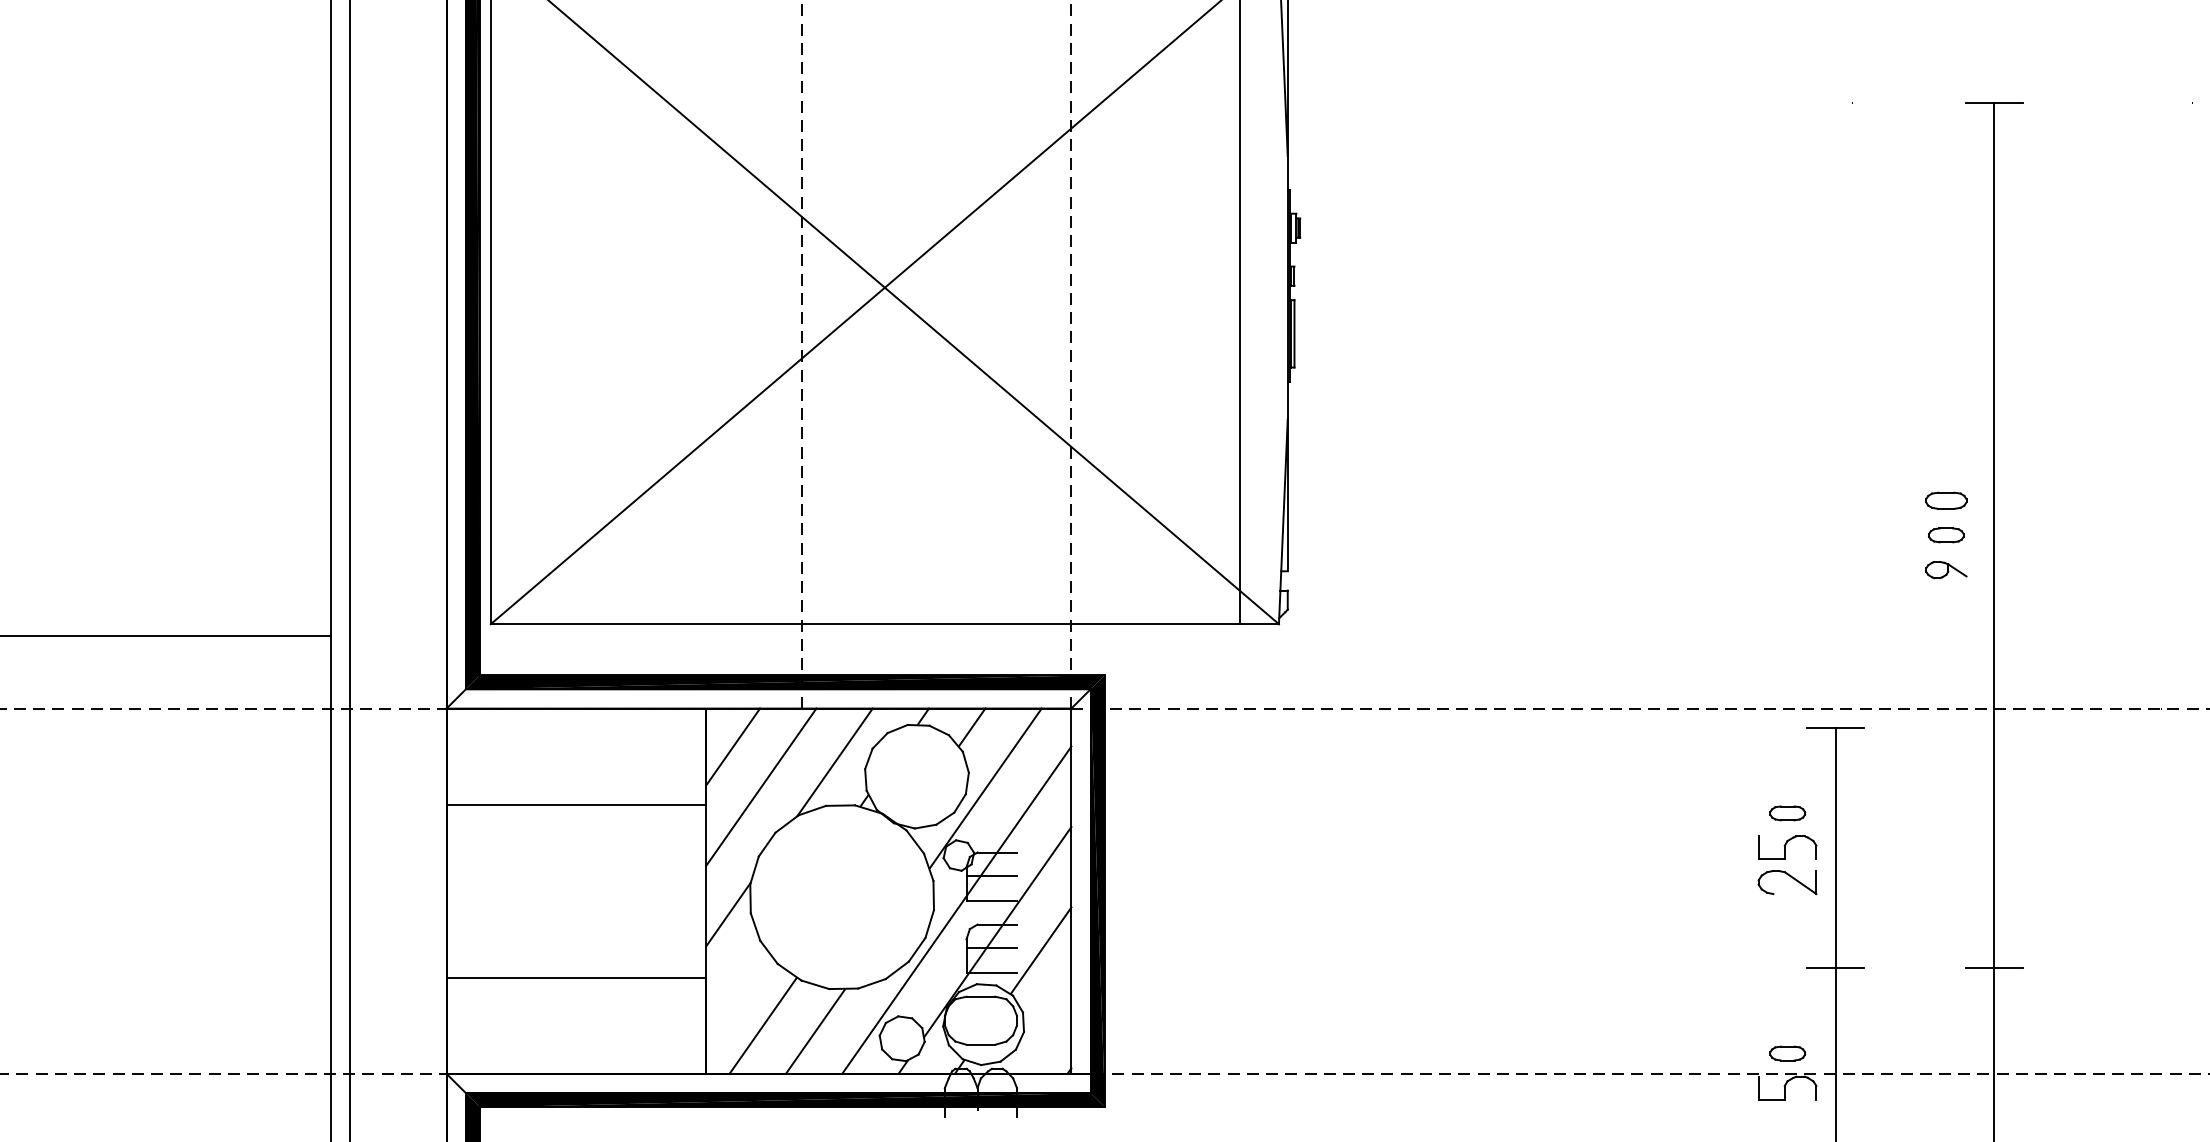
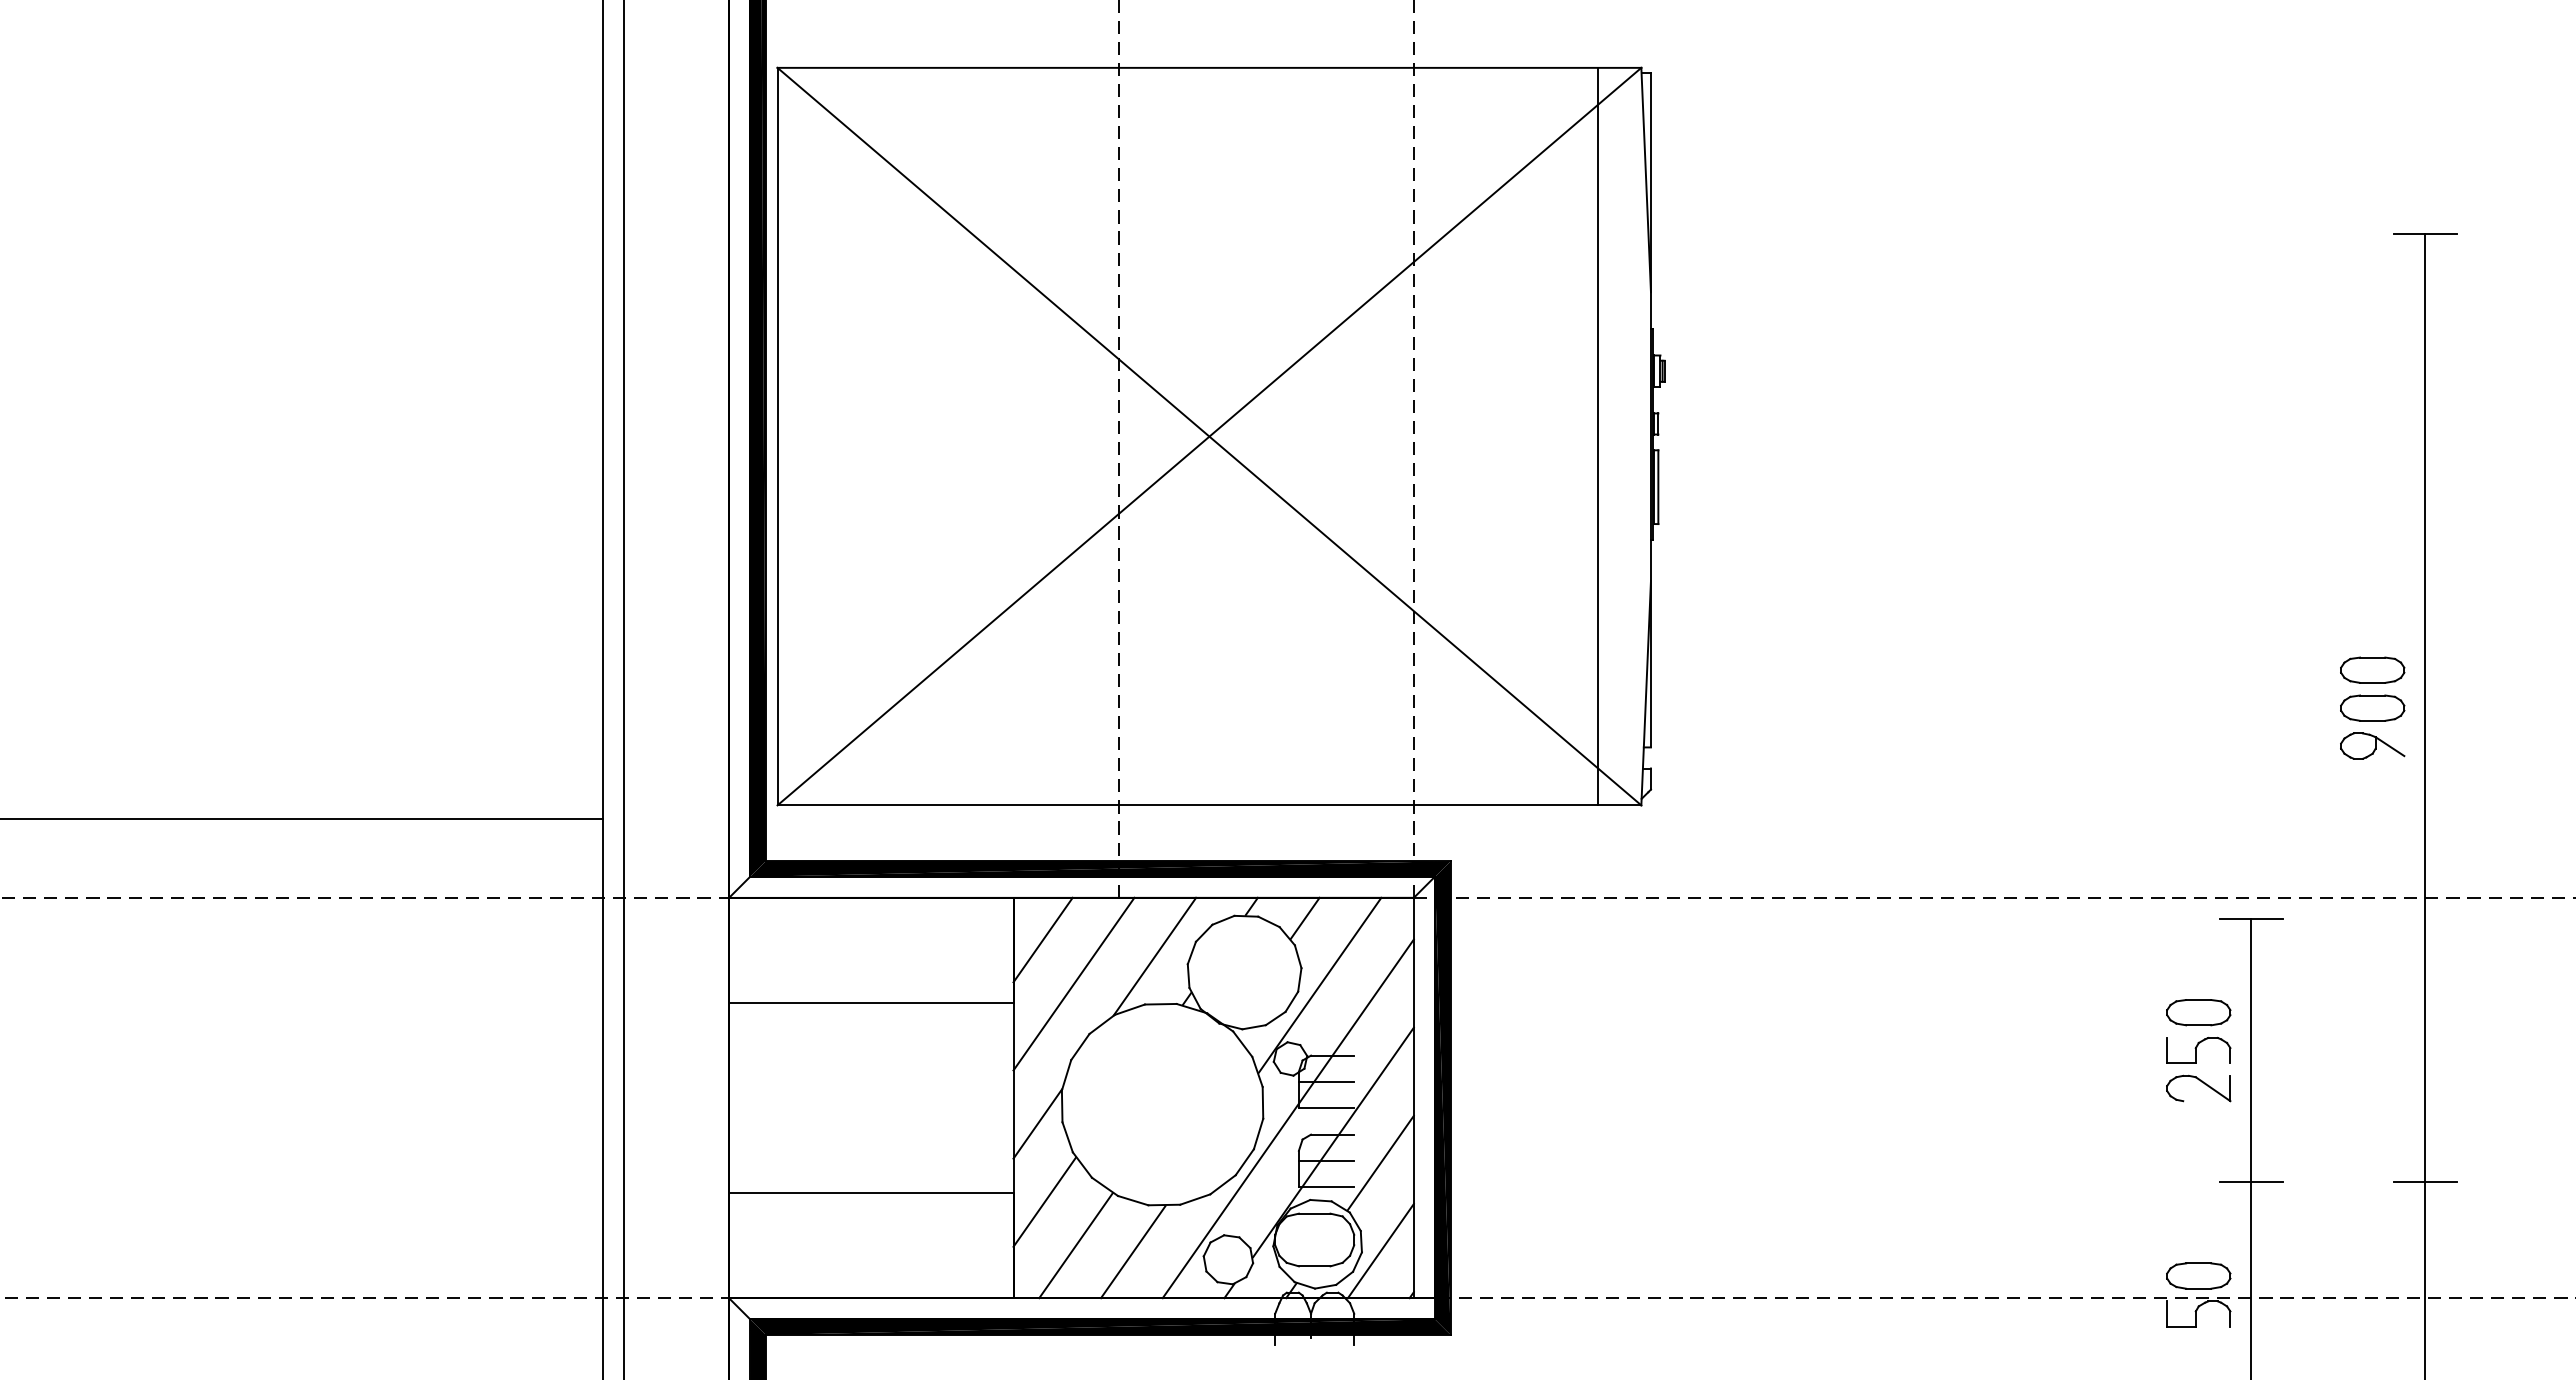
part: (1946, 500) -> (2372, 669), size x1.43
part: (1946, 534) -> (2372, 707), size x1.67
part: (1946, 569) -> (2372, 745), size x1.43
part: (1787, 813) -> (2198, 1012), size x1.67
line: (734, 985) -> (1044, 1201), added
line: (1040, 1030) -> (1380, 1250), added
part: (1787, 1053) -> (2198, 1275), size x1.67

